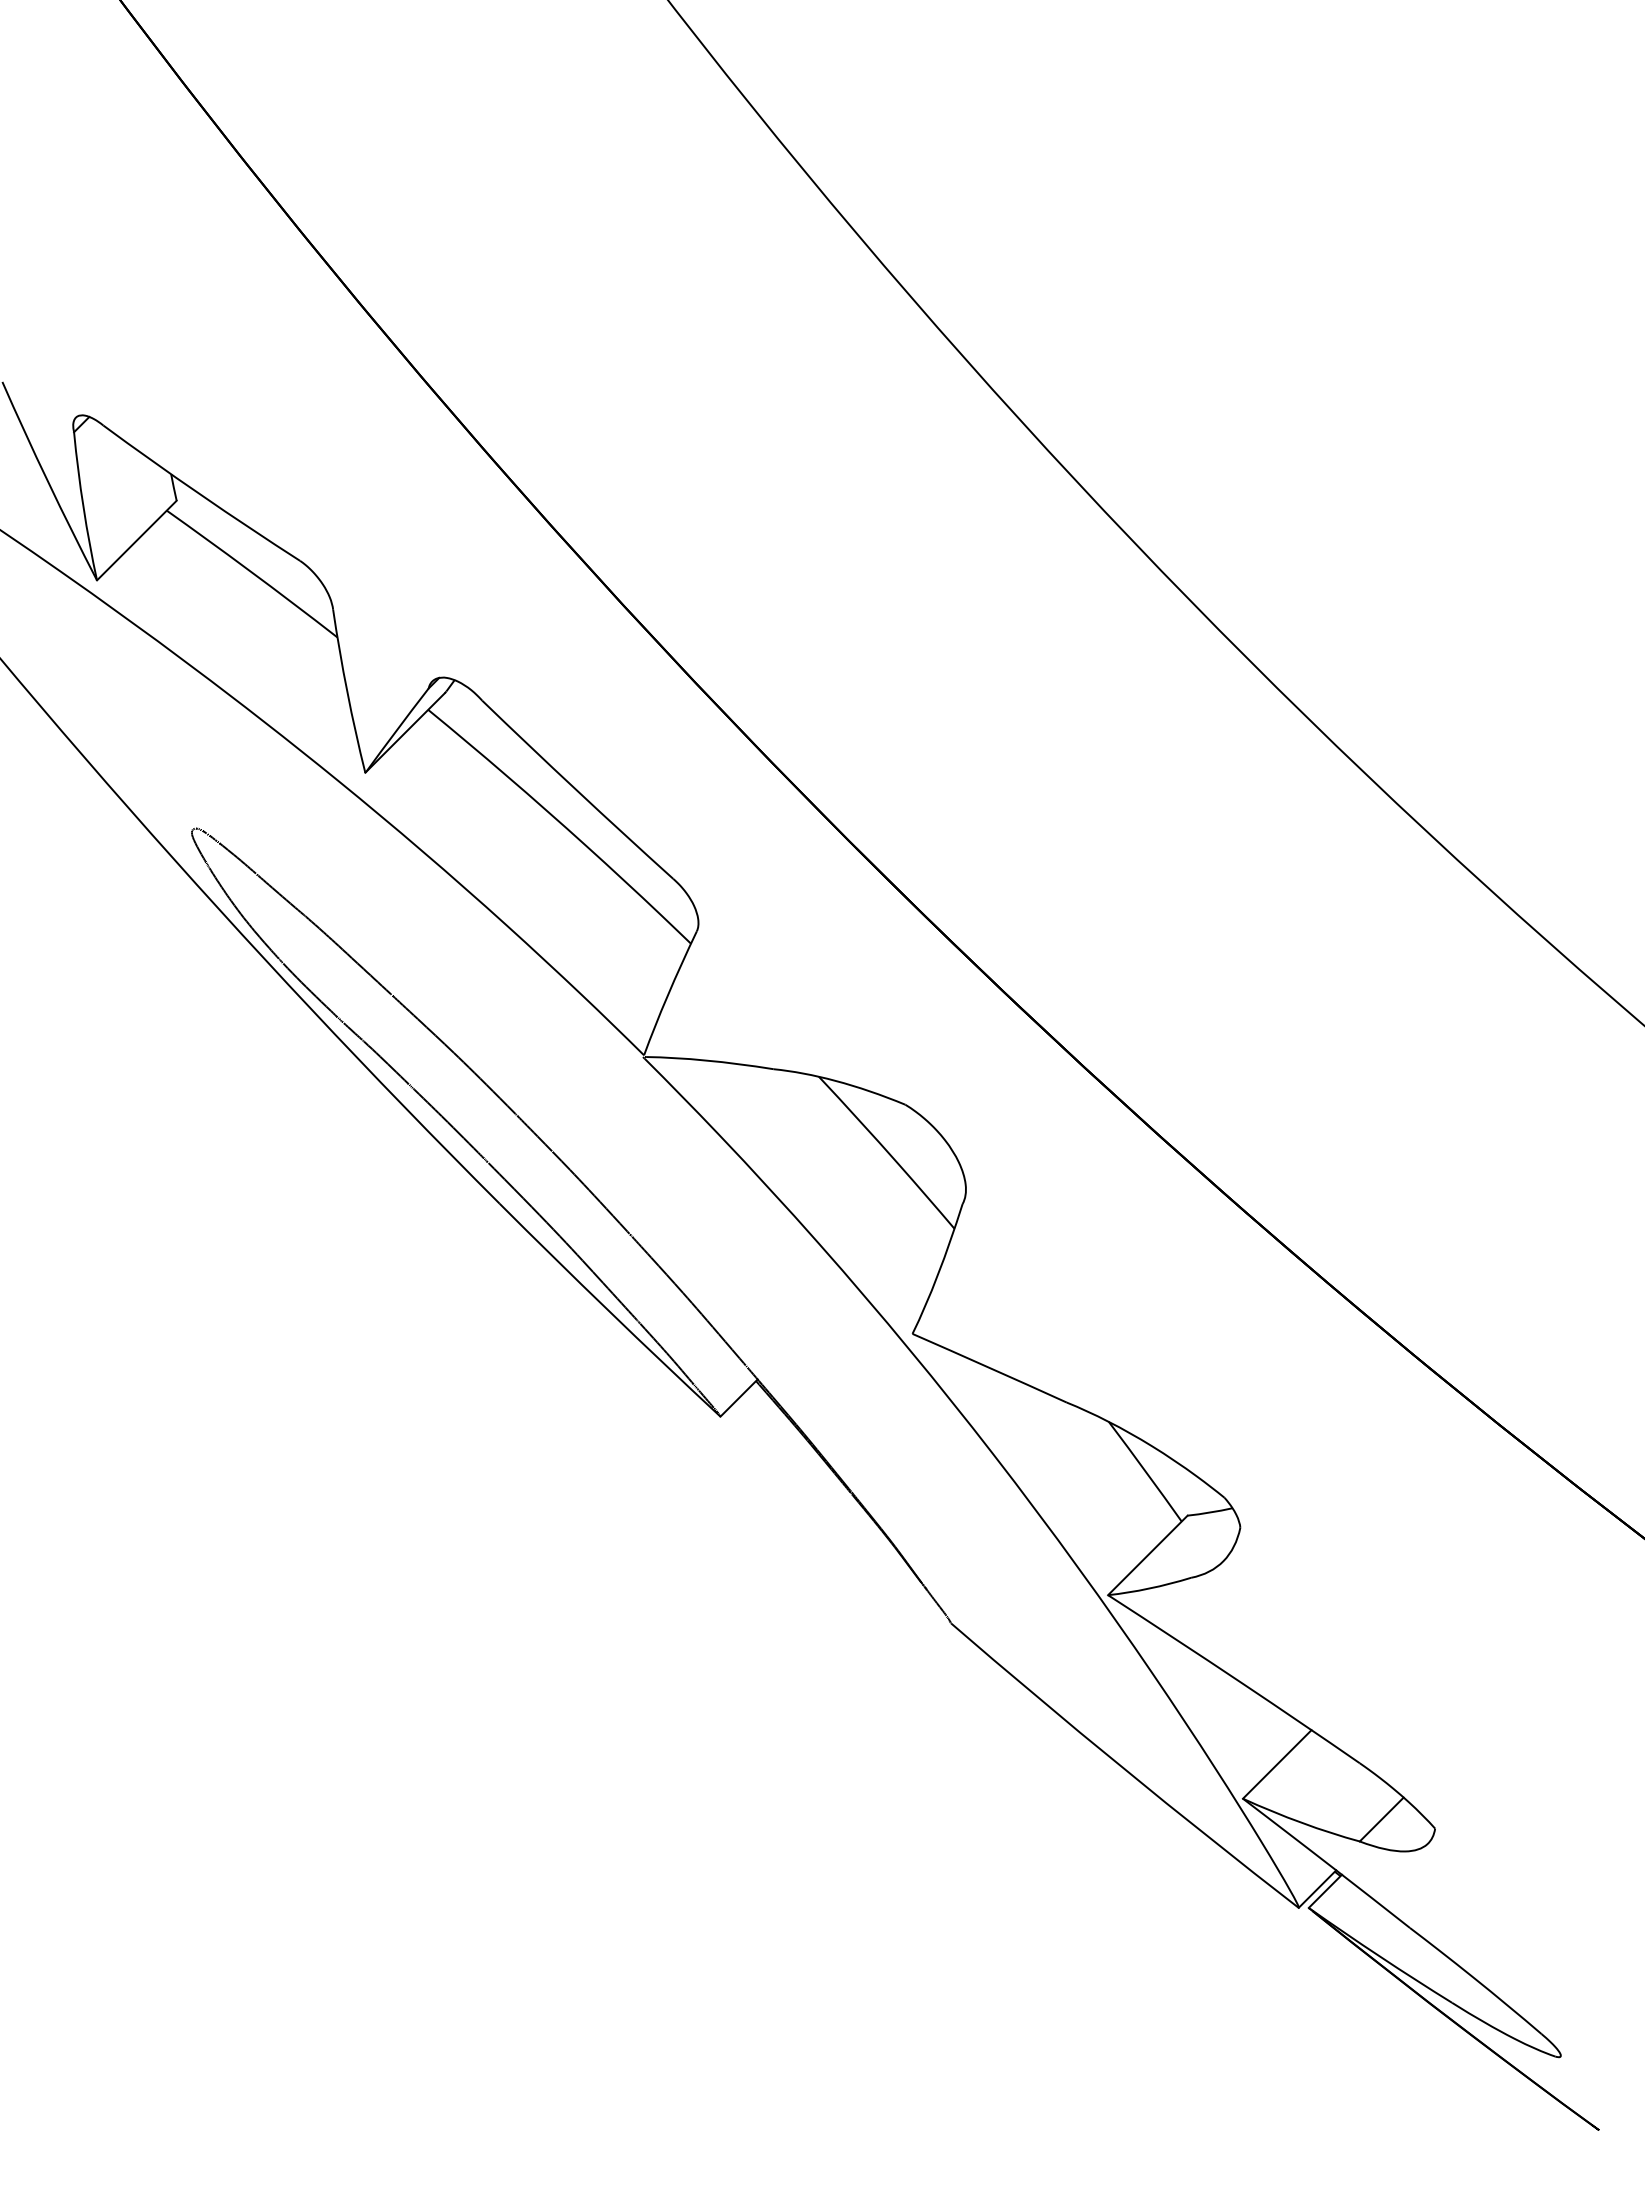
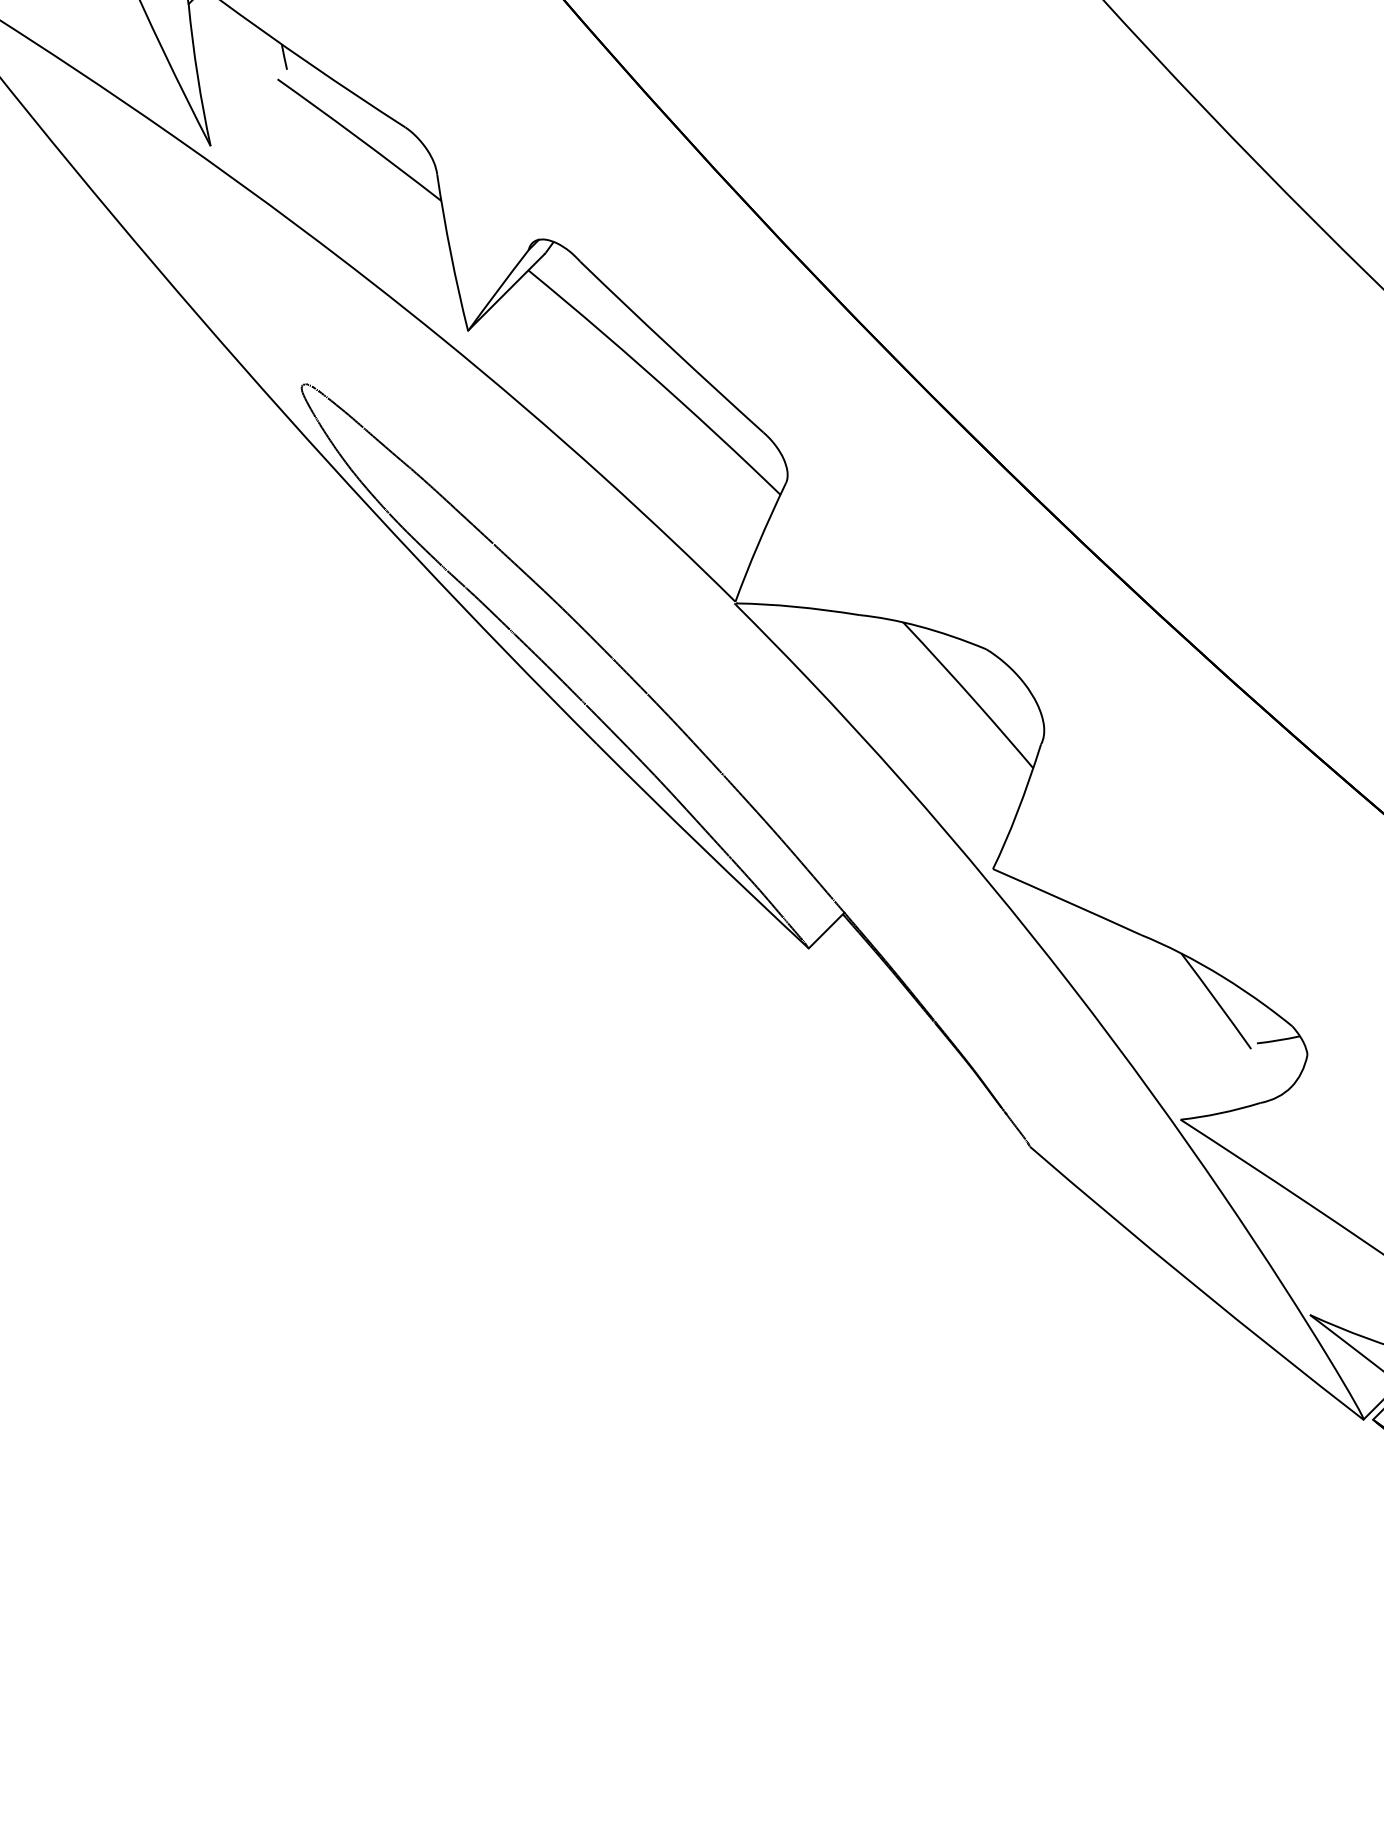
line: (136, 540) -> (248, 107), removed
line: (1147, 1555) -> (1218, 1081), removed
line: (1276, 1764) -> (1342, 1282), removed

